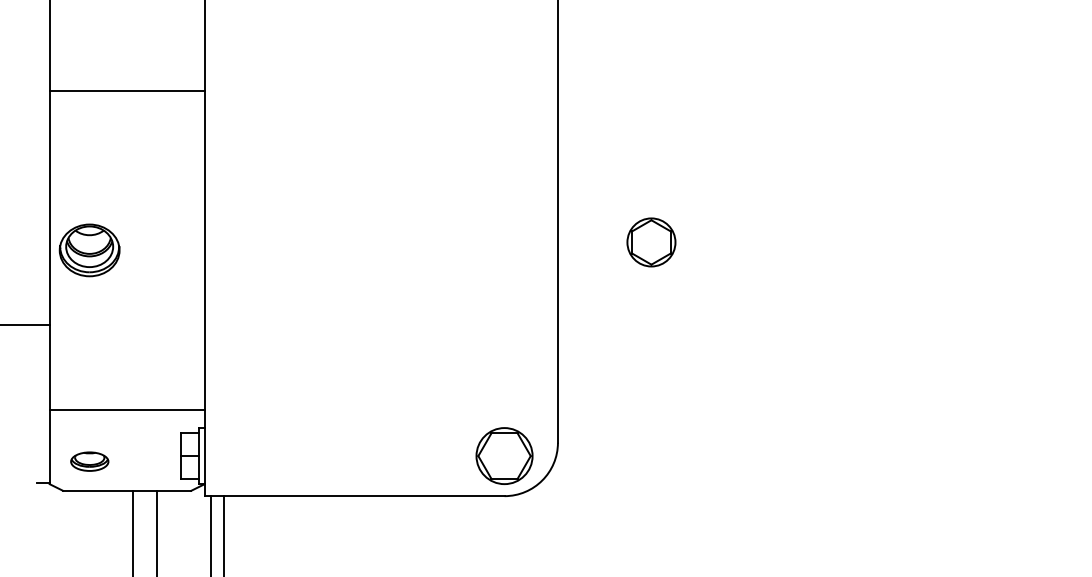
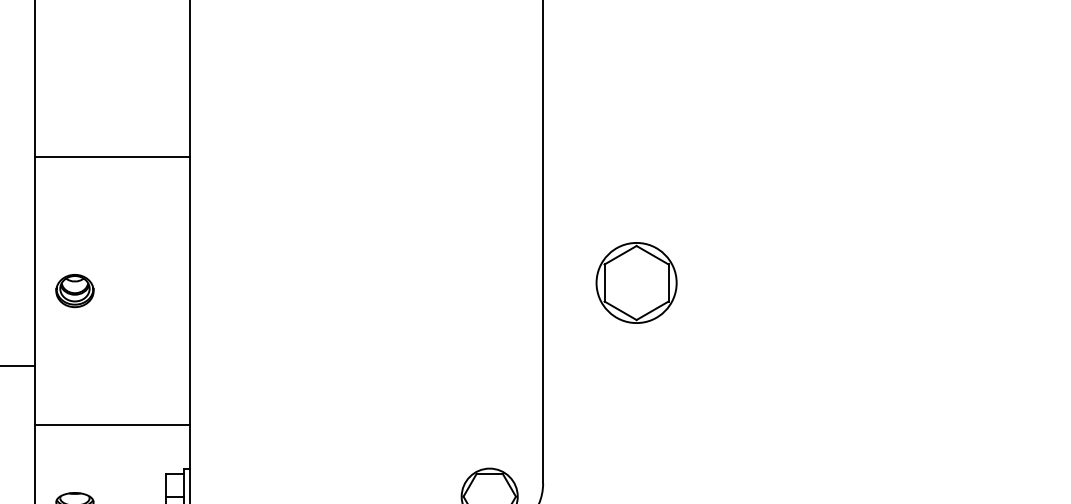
line: (126, 90) -> (111, 157), moved
part: (651, 242) -> (636, 283), size x1.67
part: (89, 250) -> (74, 291), size x0.62
line: (126, 409) -> (111, 424), moved

